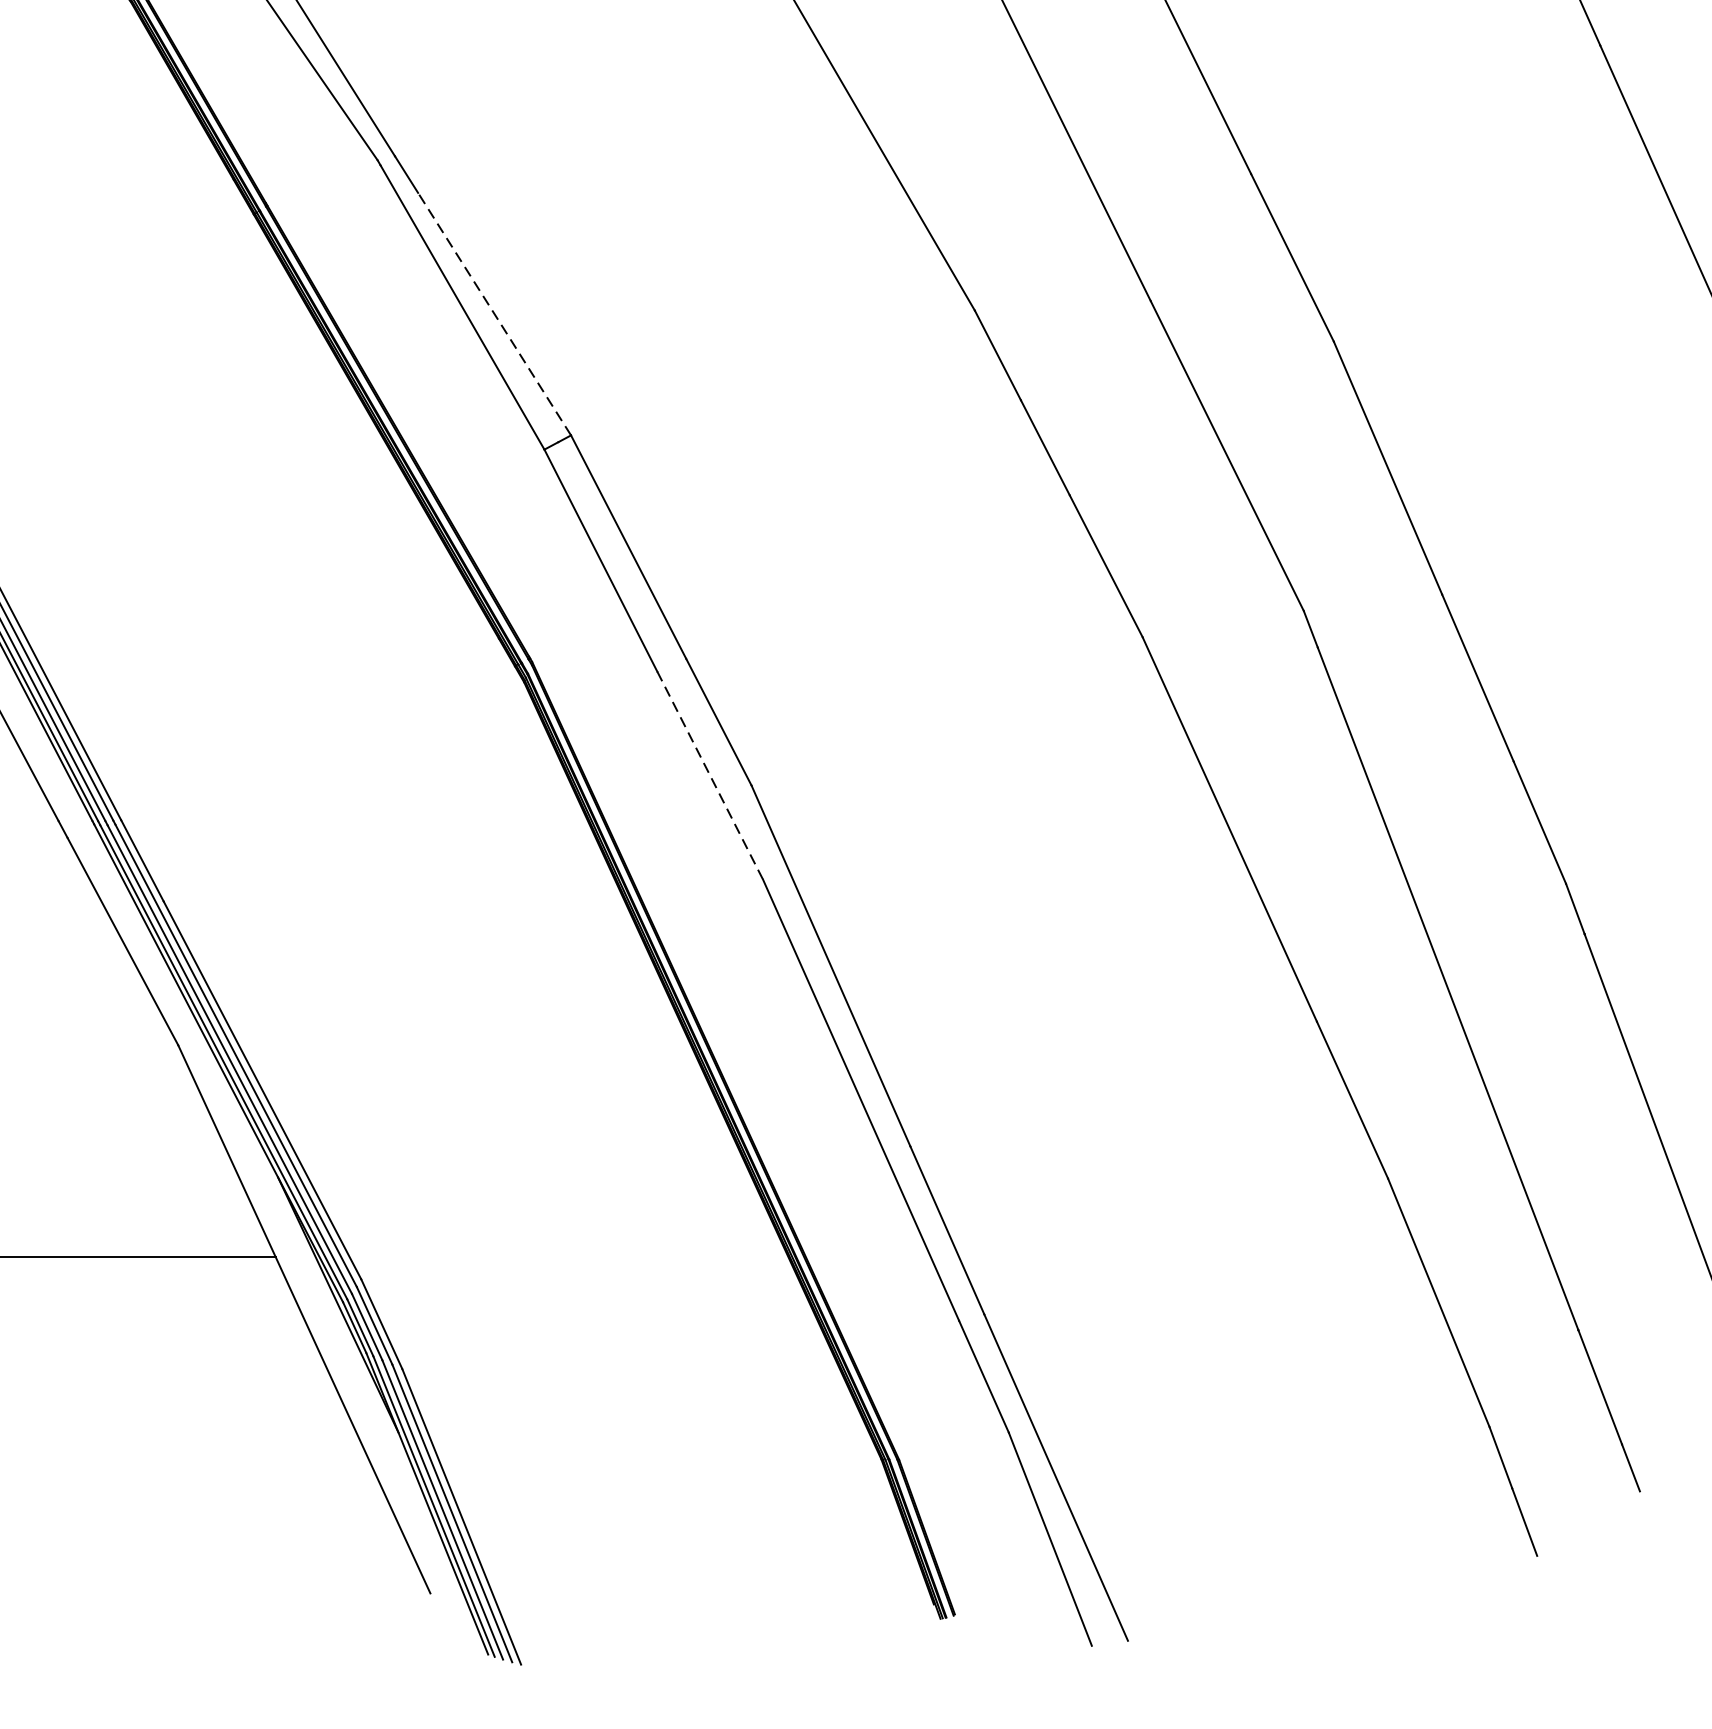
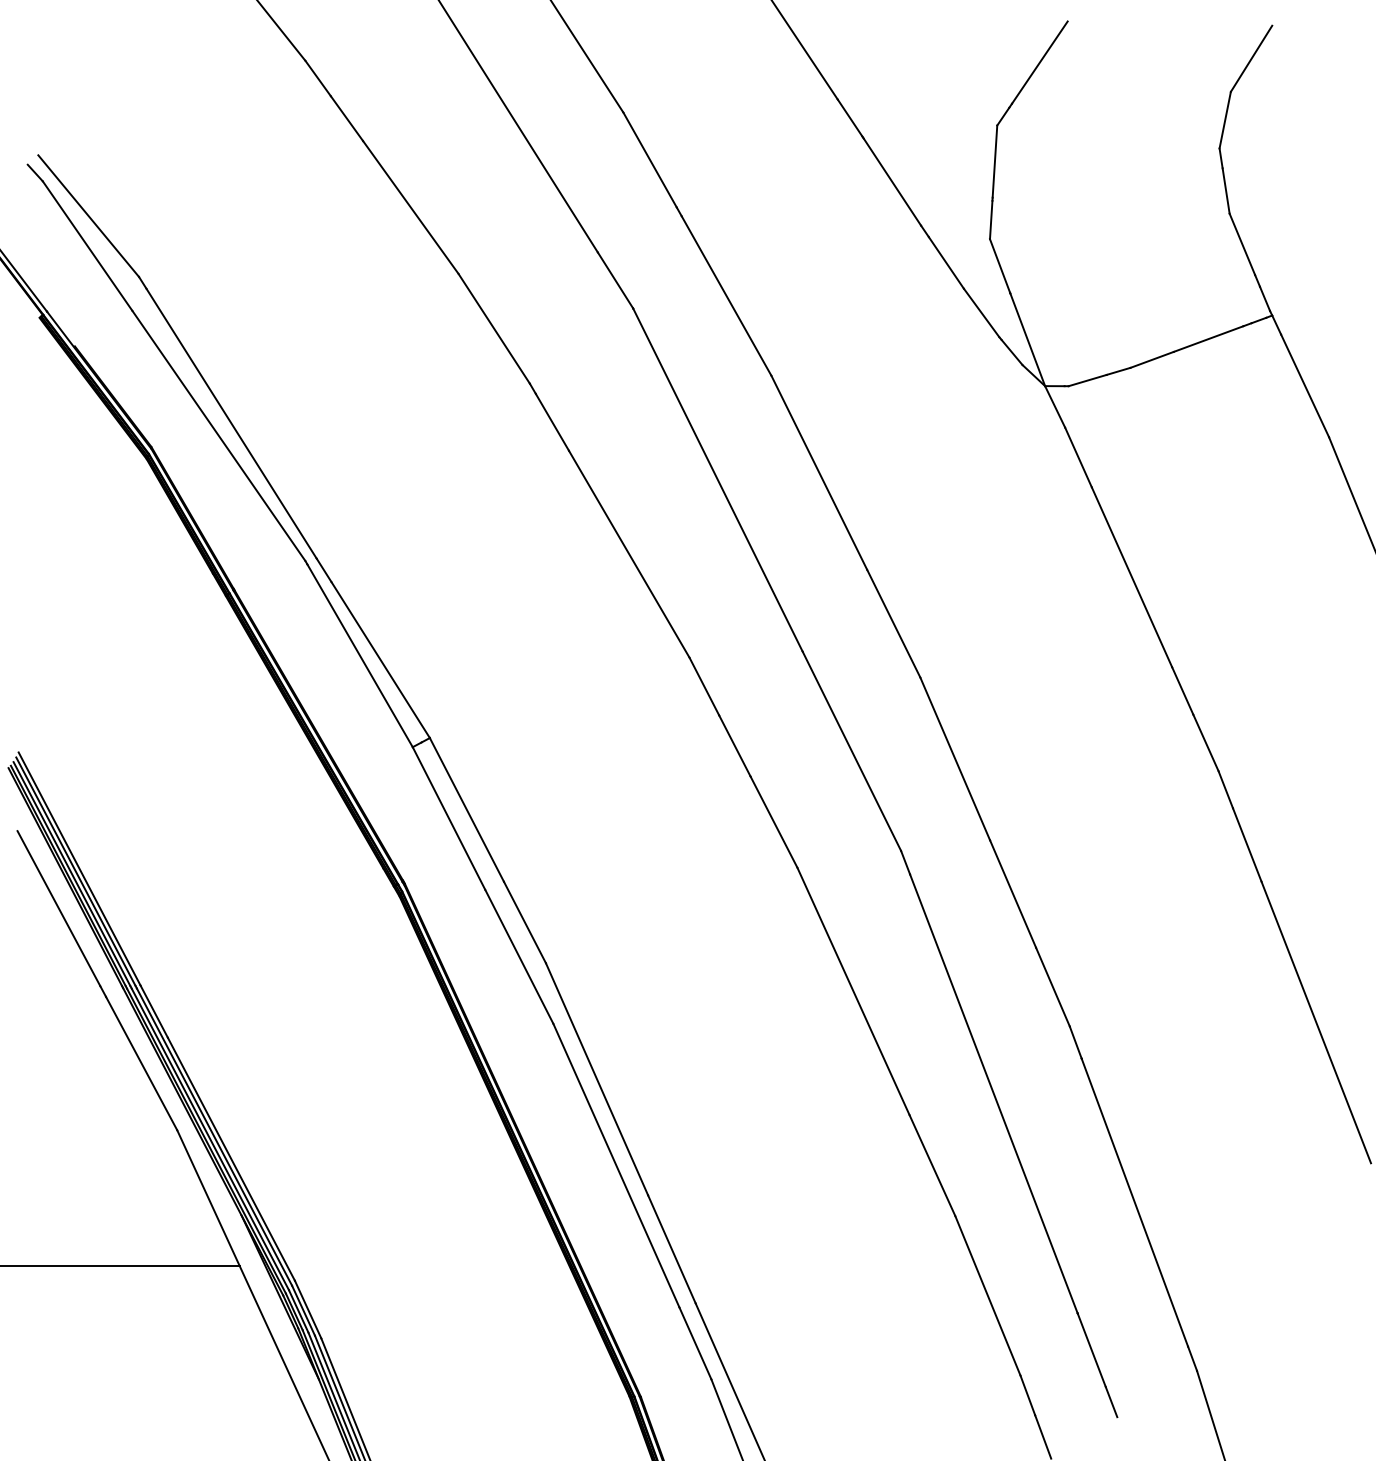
line: (494, 313) -> (380, 659), dashed -> solid
line: (710, 776) -> (519, 957), dashed -> solid

